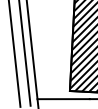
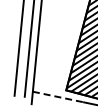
line: (64, 99) -> (59, 97), solid -> dashed

